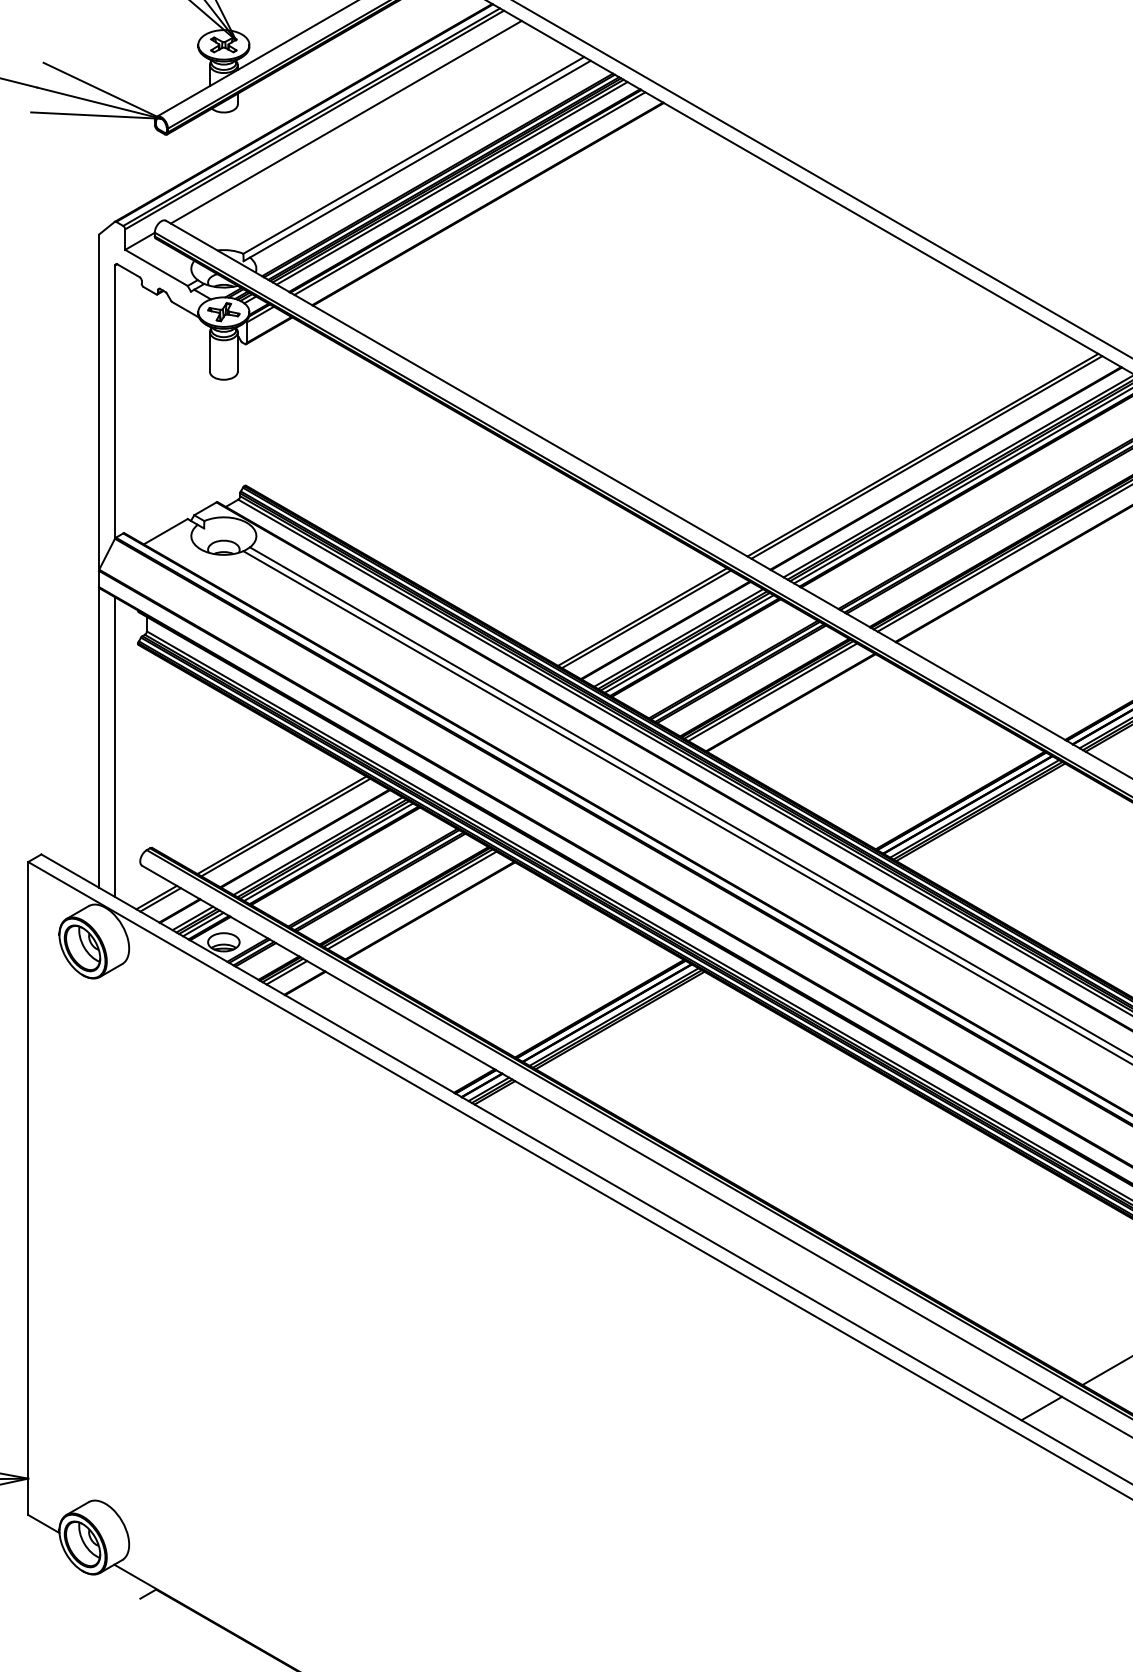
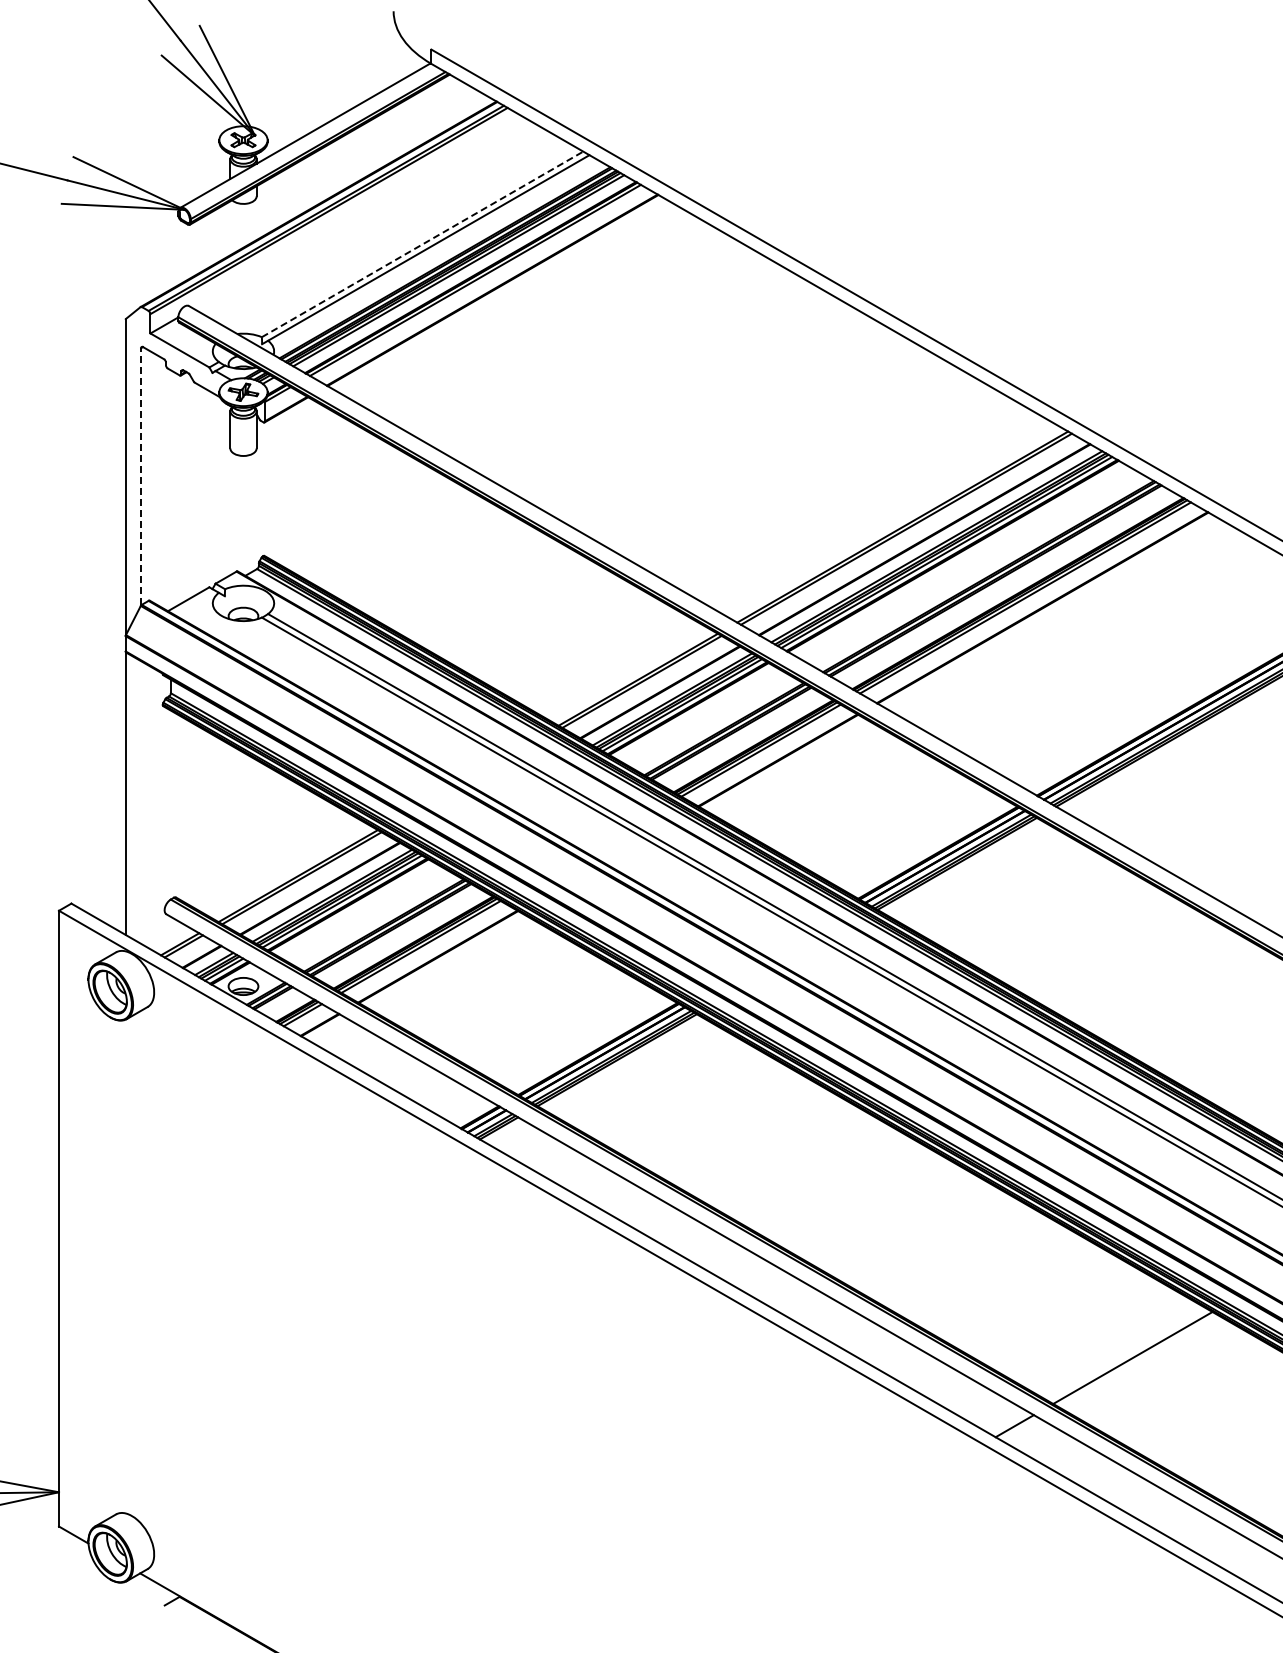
line: (345, 121) -> (358, 212), removed
line: (413, 155) -> (422, 244), solid -> dashed
line: (115, 401) -> (141, 476), solid -> dashed
line: (115, 747) -> (141, 802), removed

